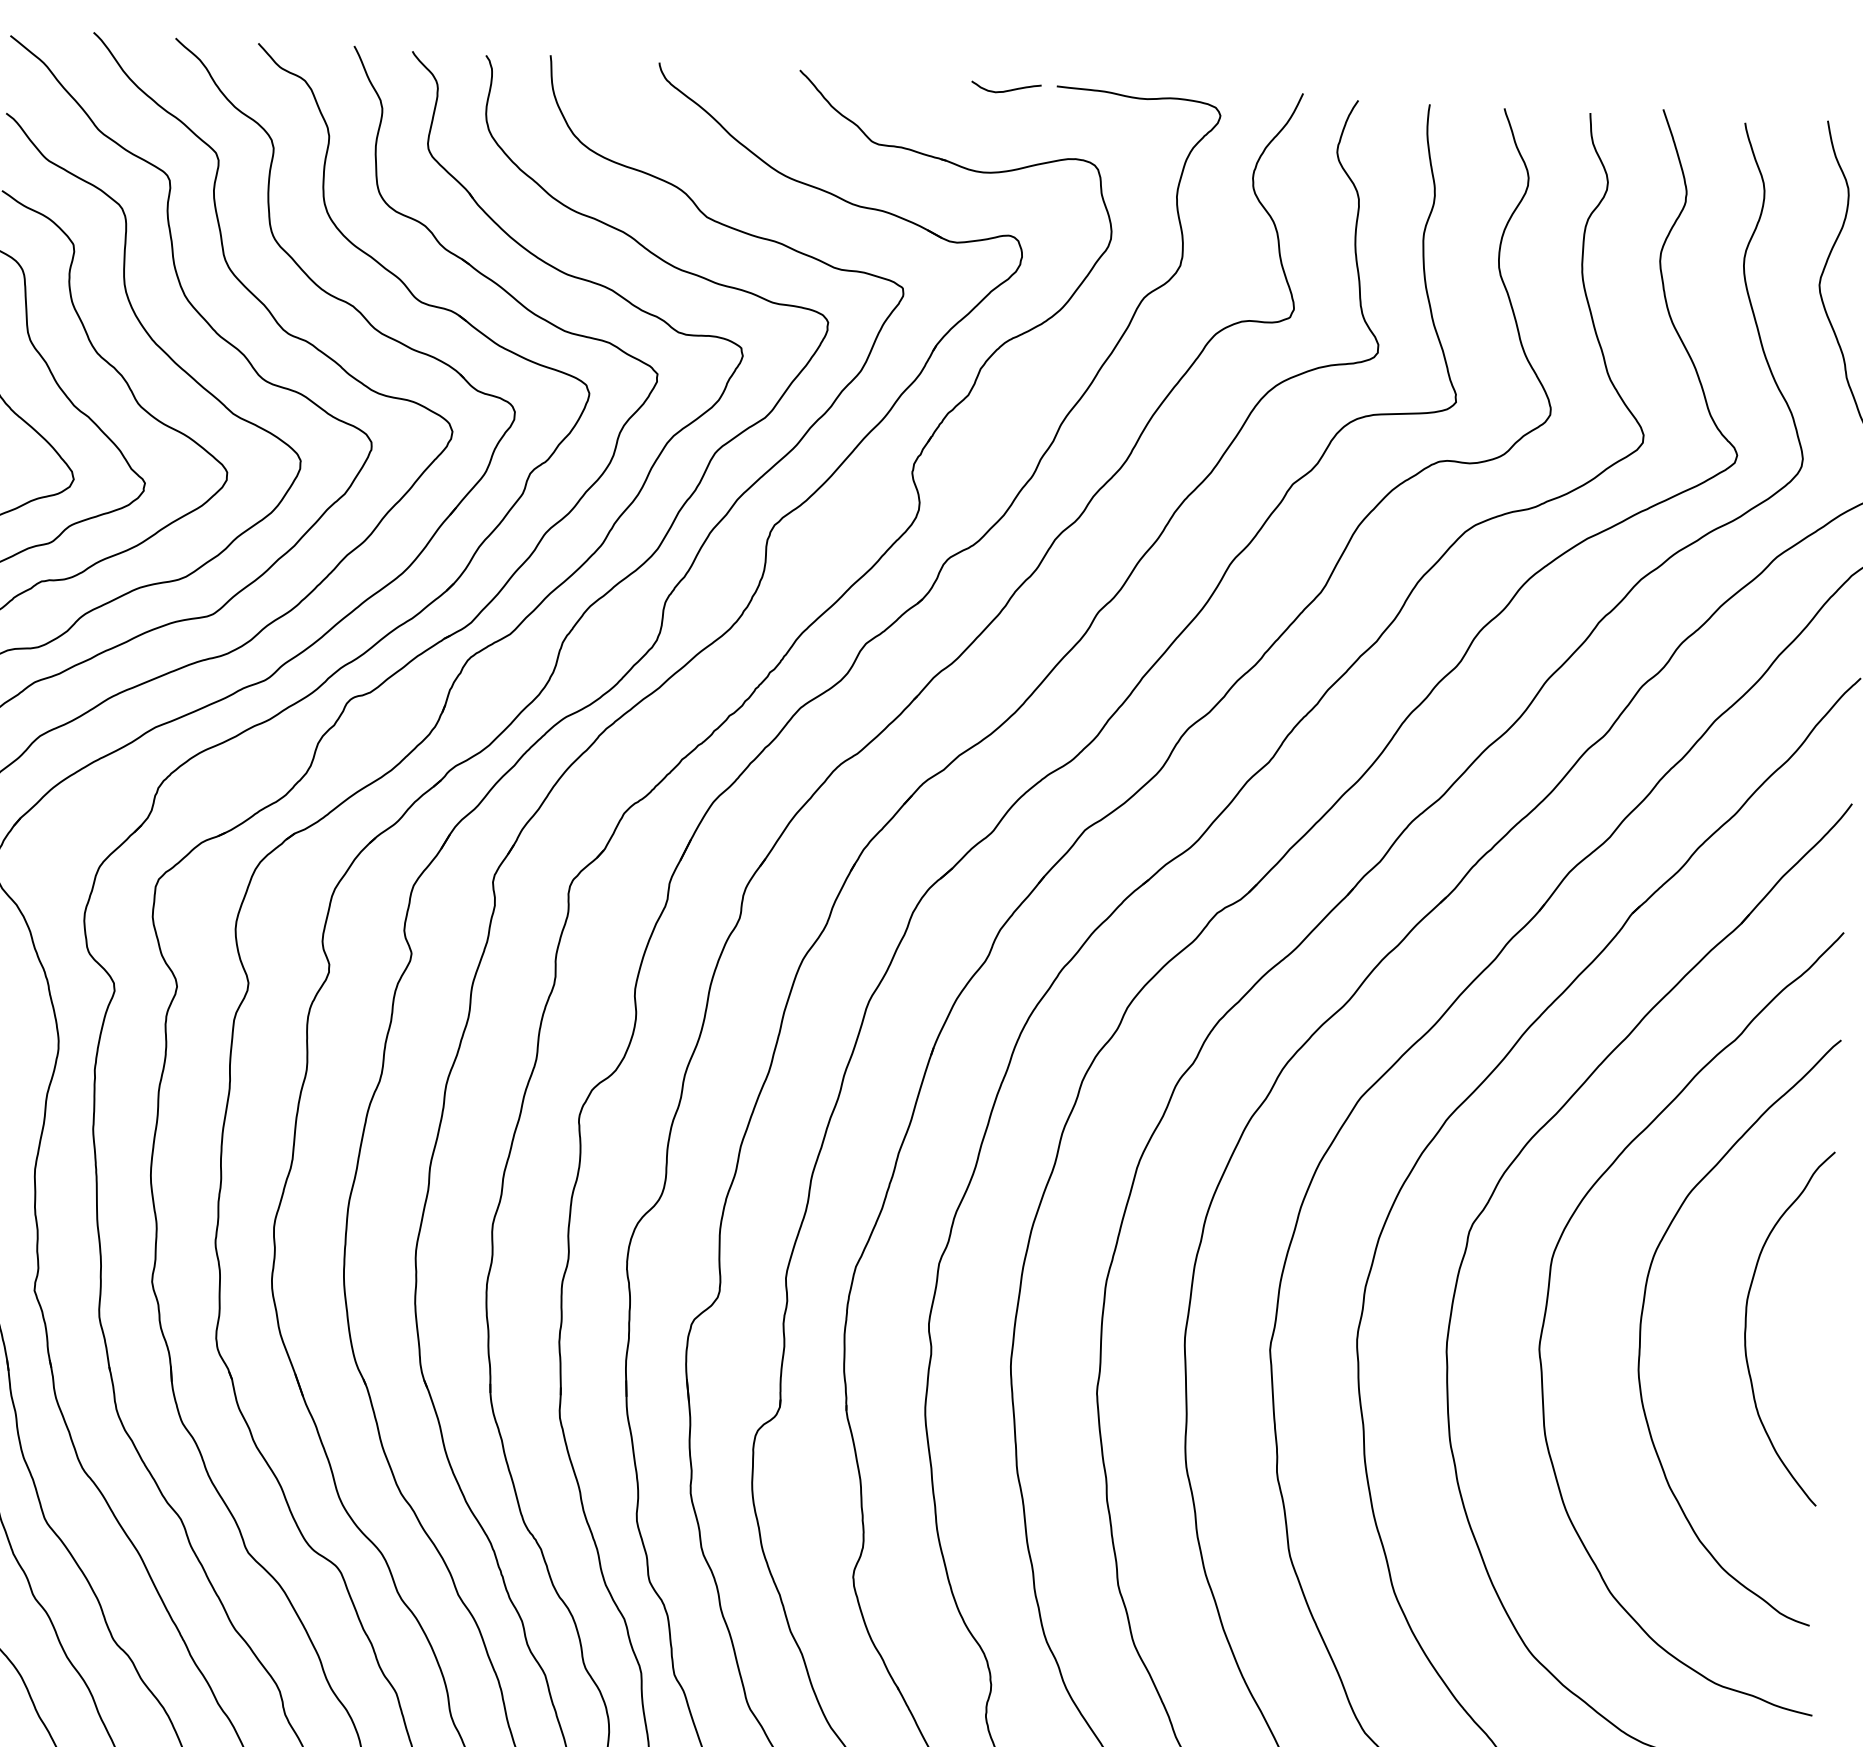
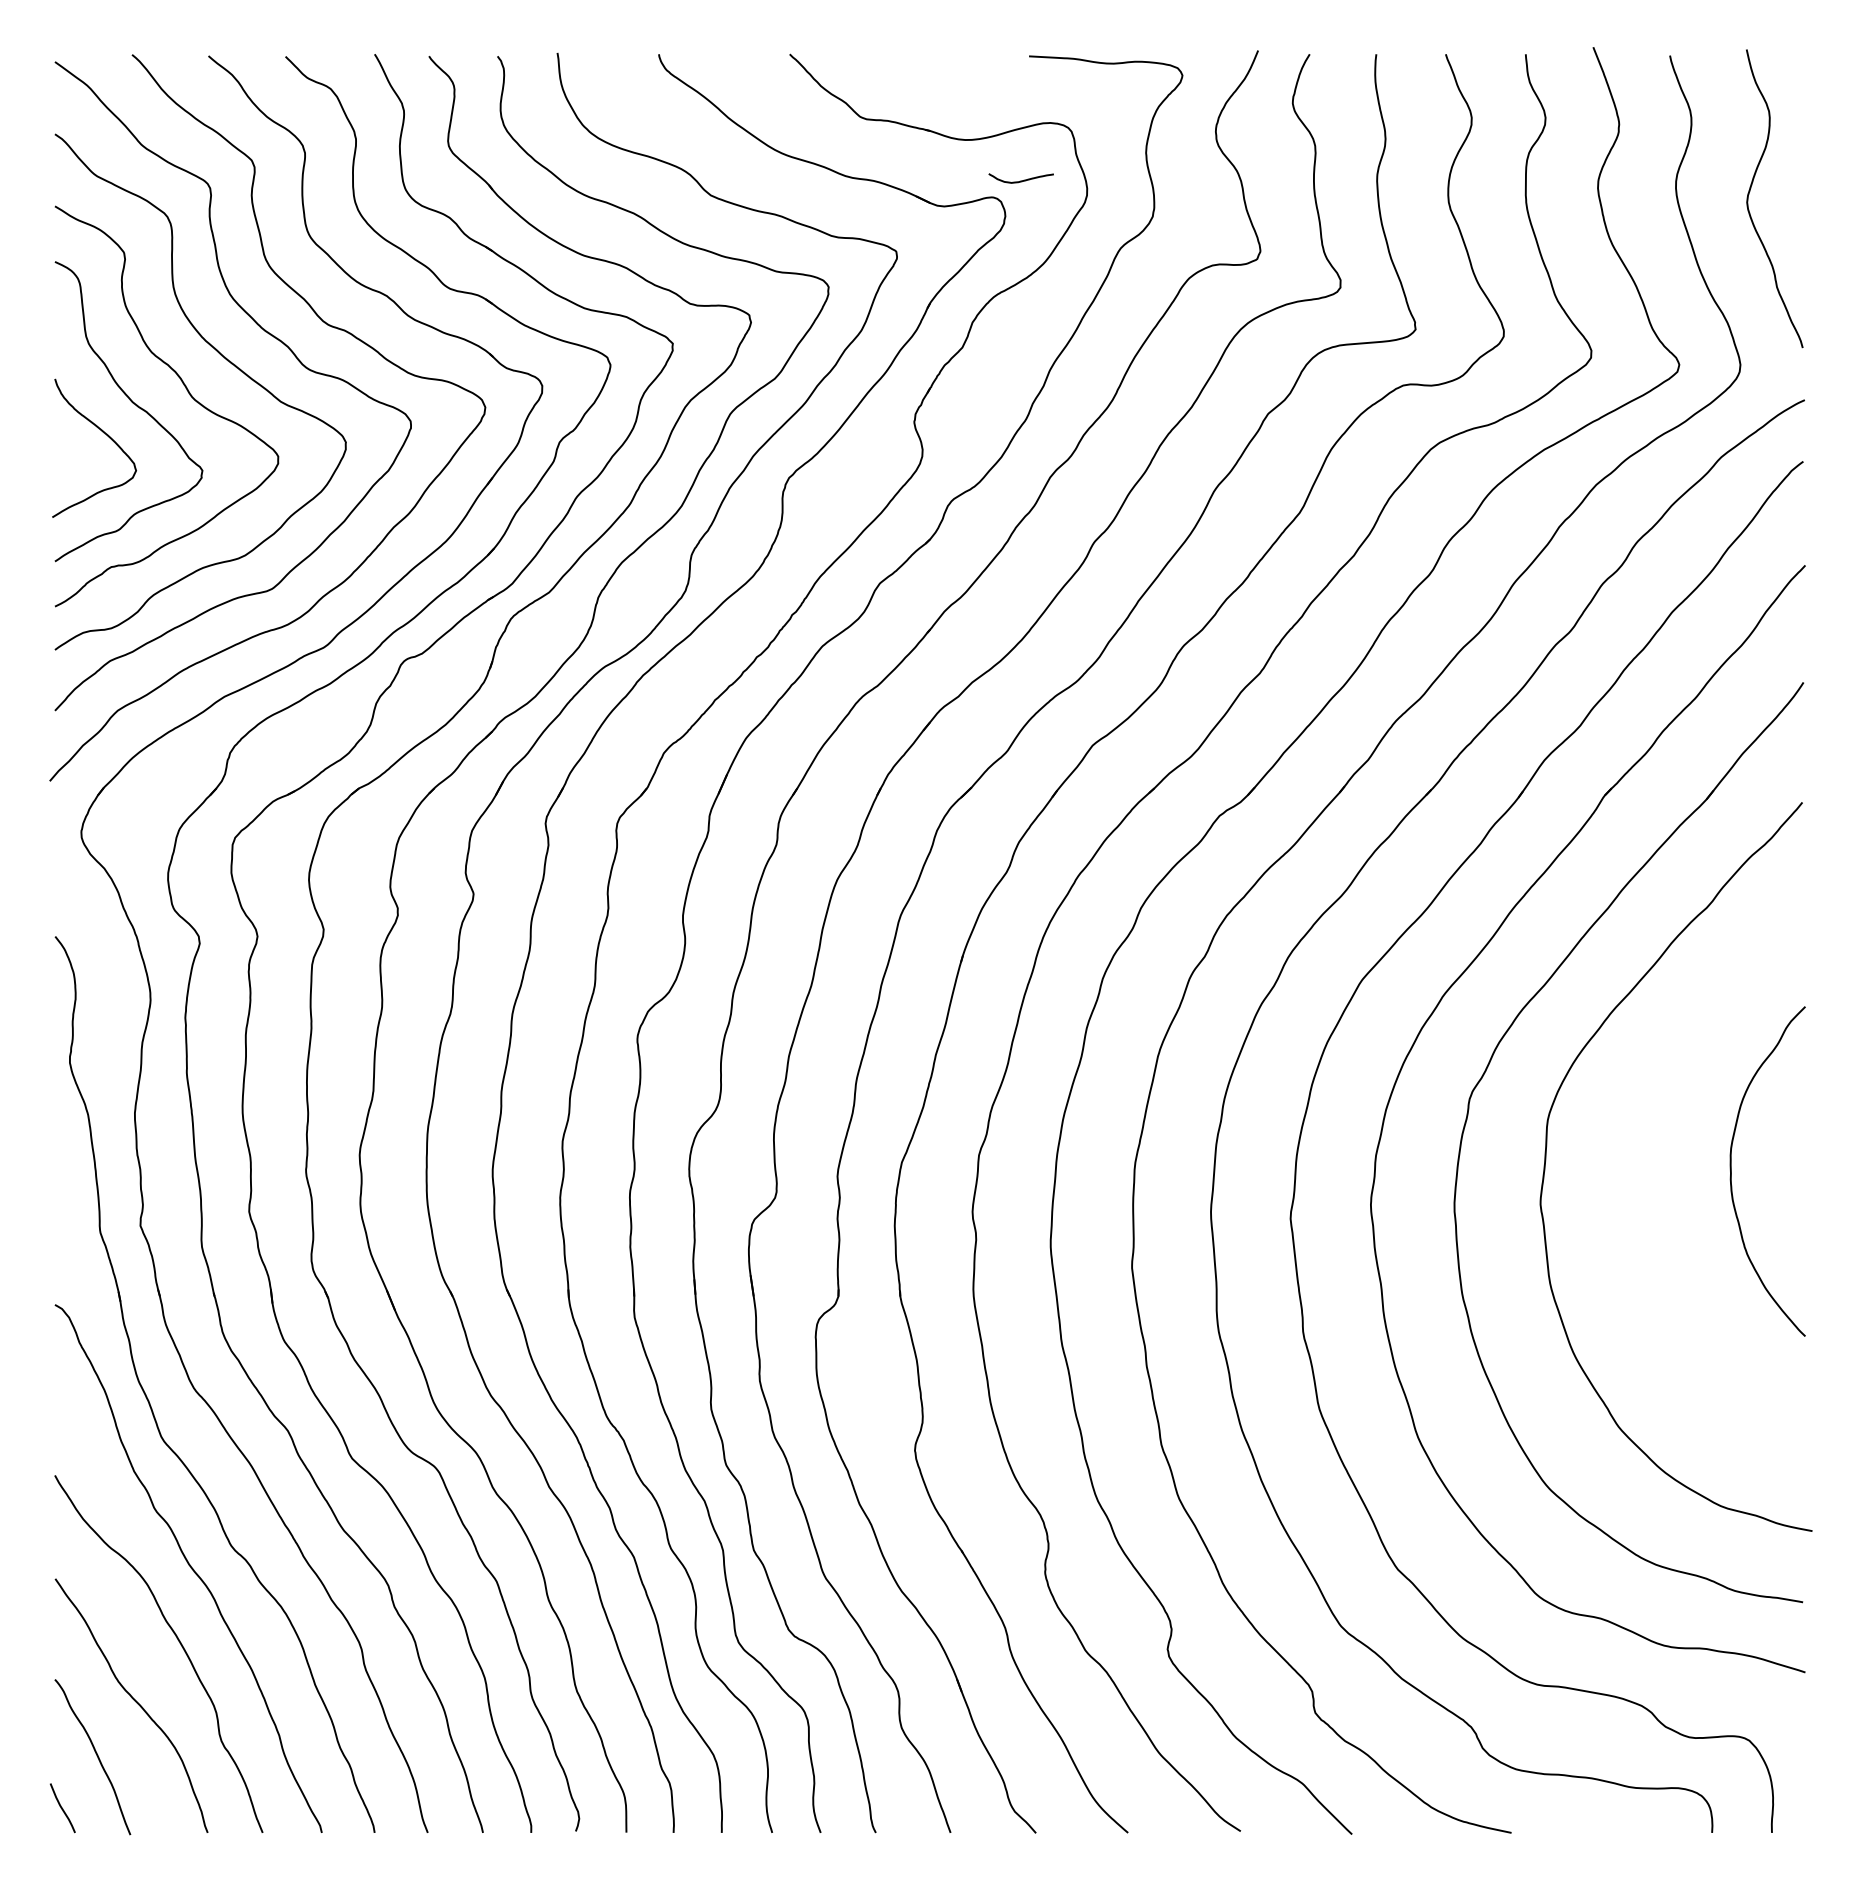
curve: (1005, 90) -> (1020, 180), moved
curve: (1643, 1311) -> (1635, 1164), removed

